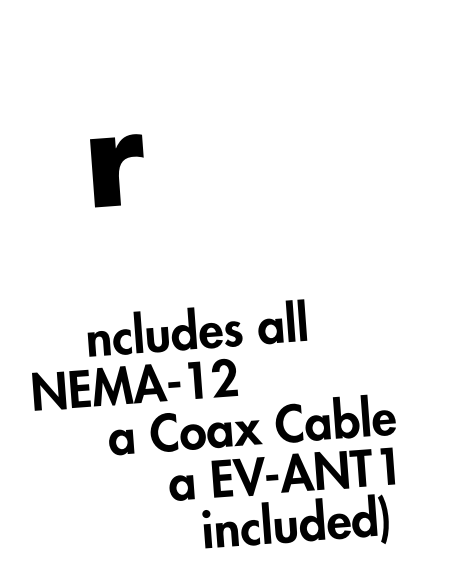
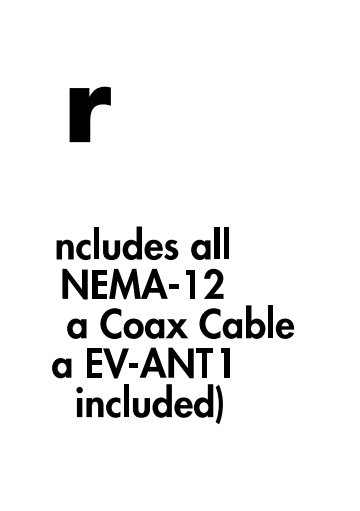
part: (134, 384) -> (142, 283), moved
part: (282, 492) -> (140, 377), moved

